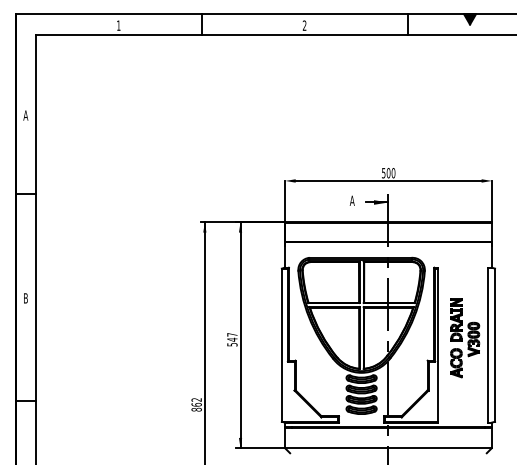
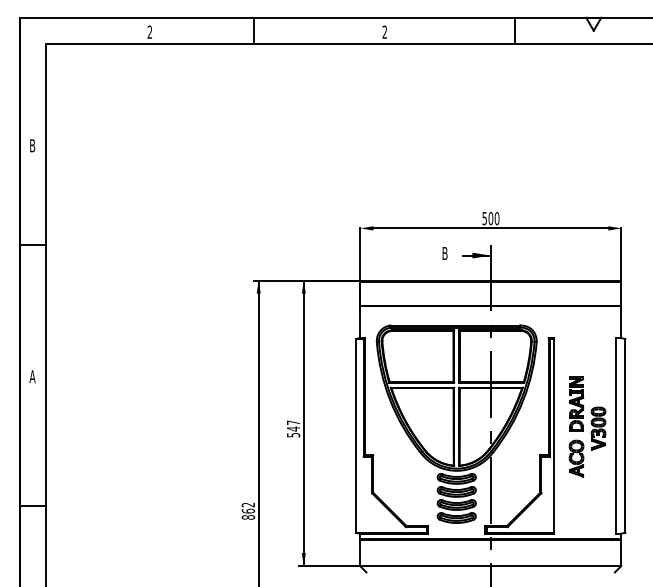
fill: (469, 18) -> (593, 23), removed
text: (118, 25) -> (149, 31), 1 -> 2
text: (25, 115) -> (32, 145), A -> B
text: (351, 200) -> (444, 253), A -> B
text: (25, 298) -> (32, 376), B -> A

